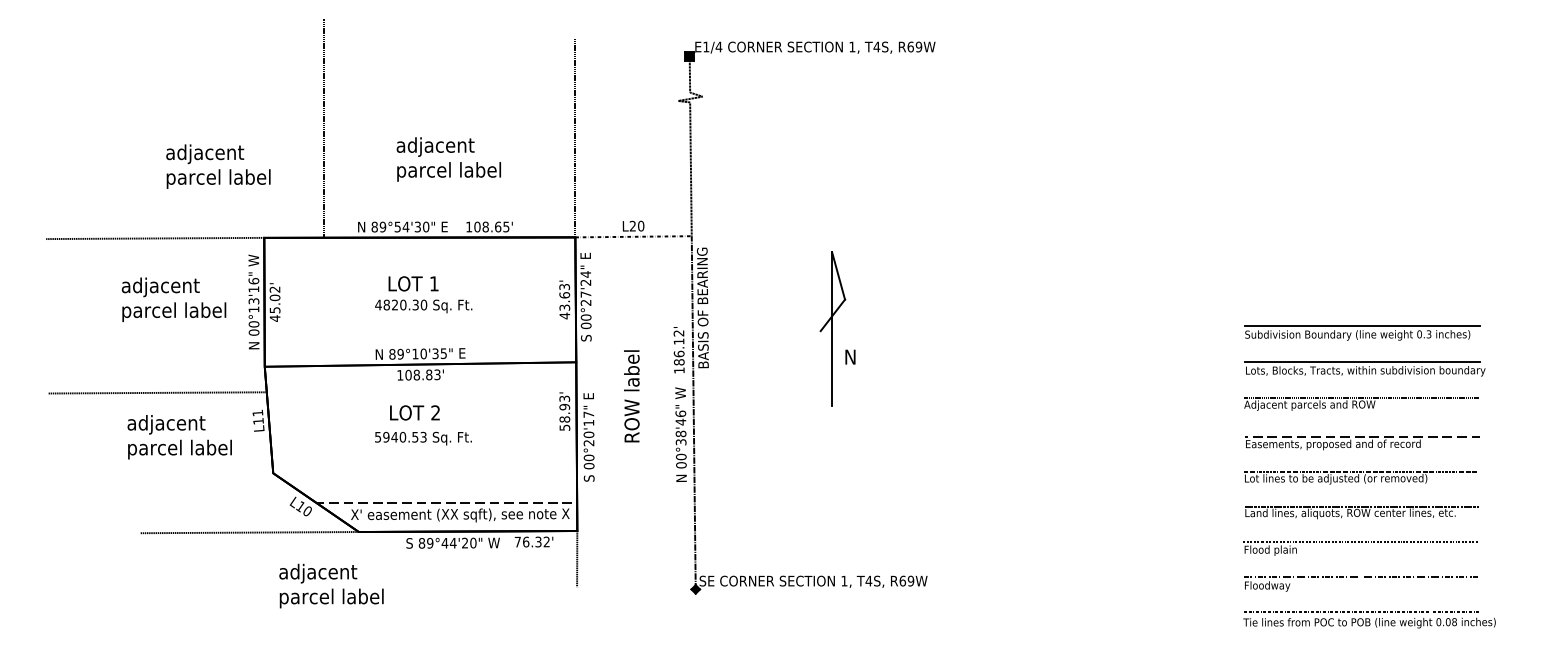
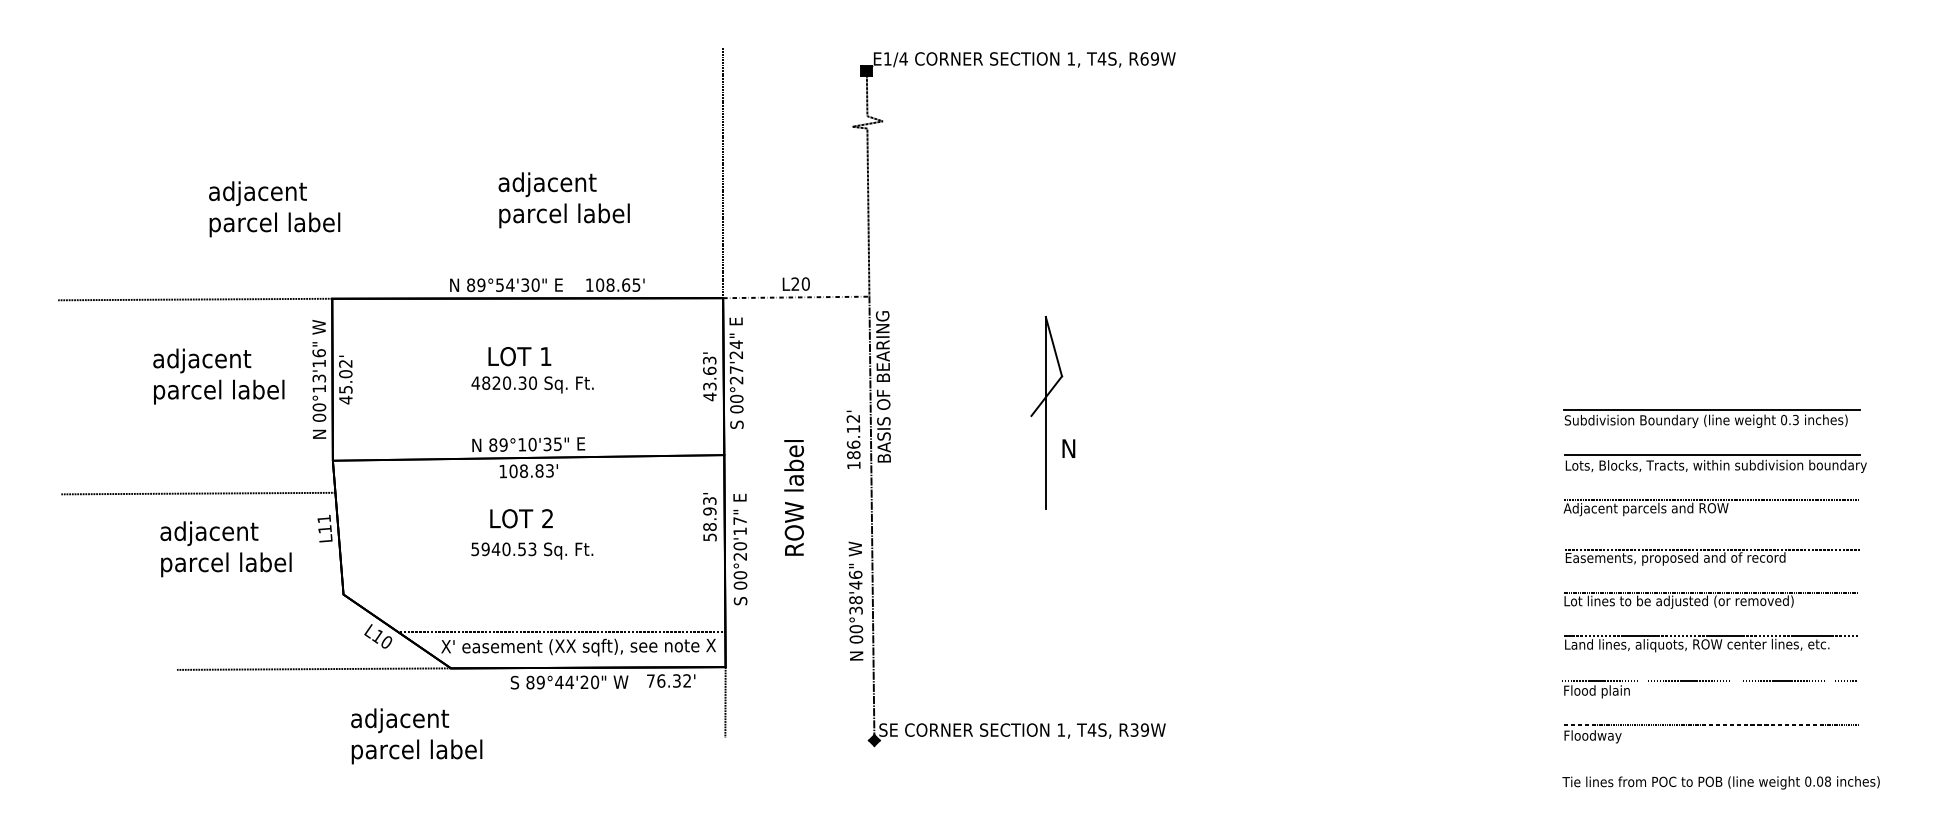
line: (324, 127) -> (407, 160), removed
text: (680, 434) -> (855, 600), moved
text: (902, 580) -> (1134, 729), R69W -> R39W
line: (1361, 611) -> (1711, 768), removed

